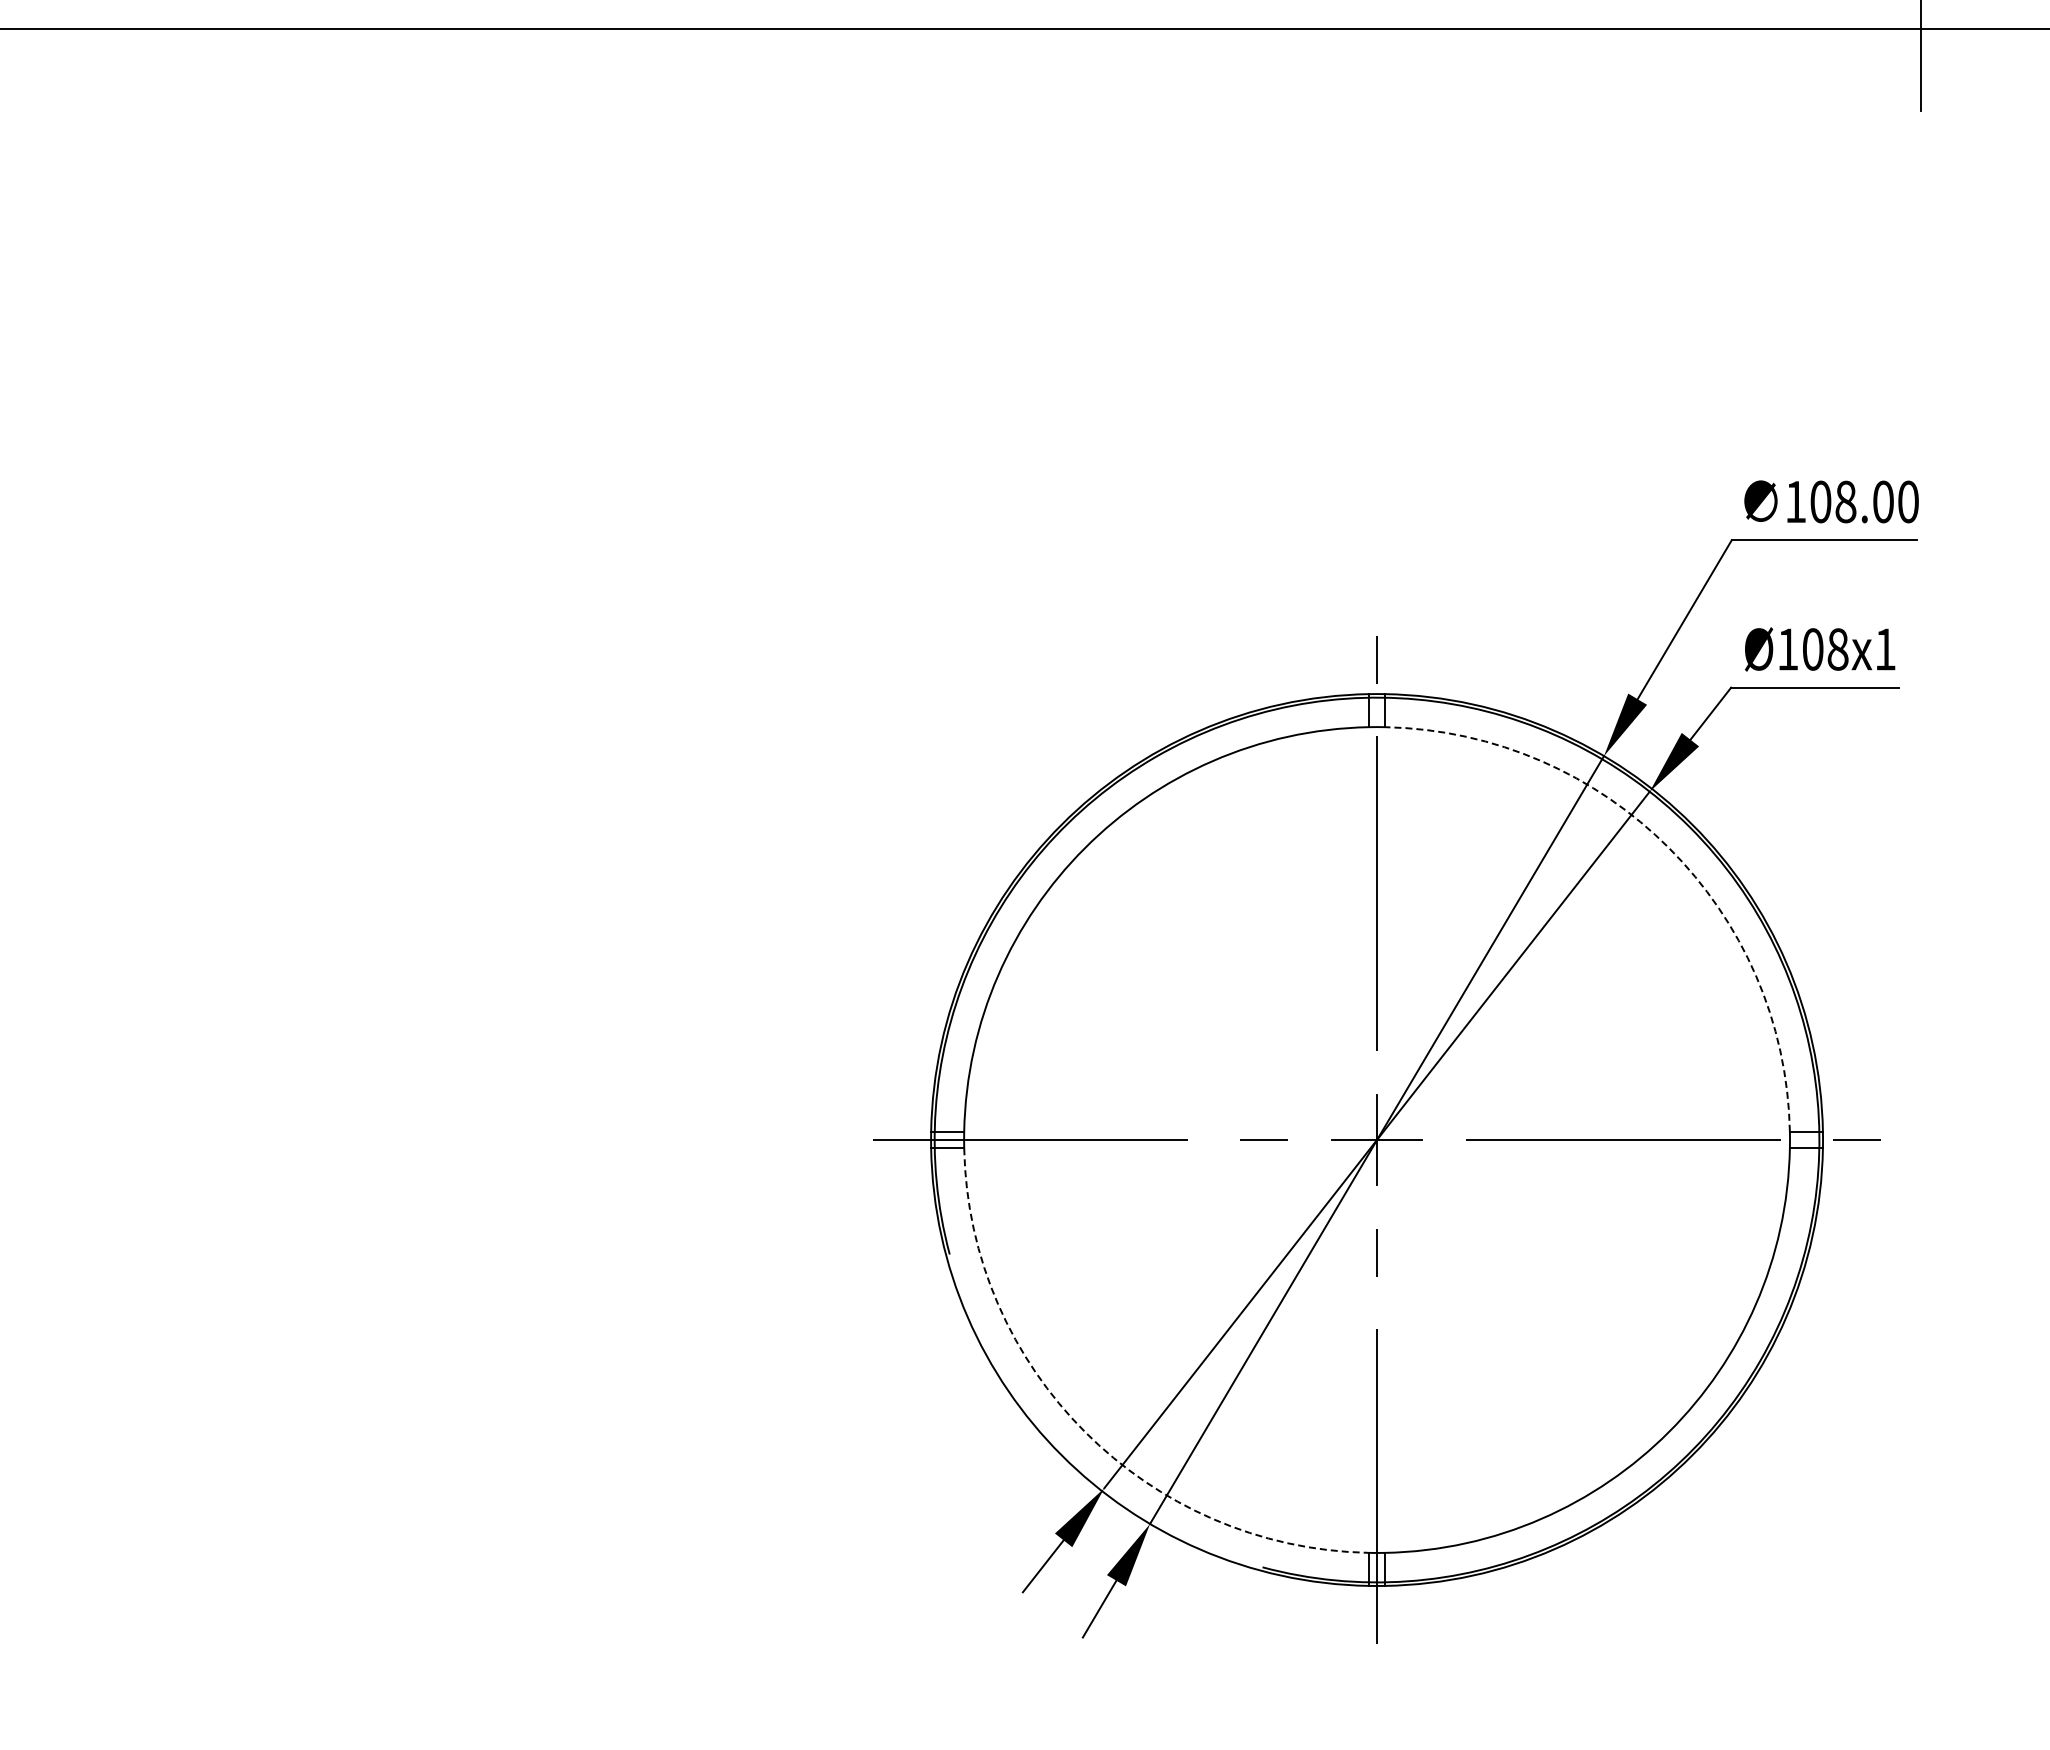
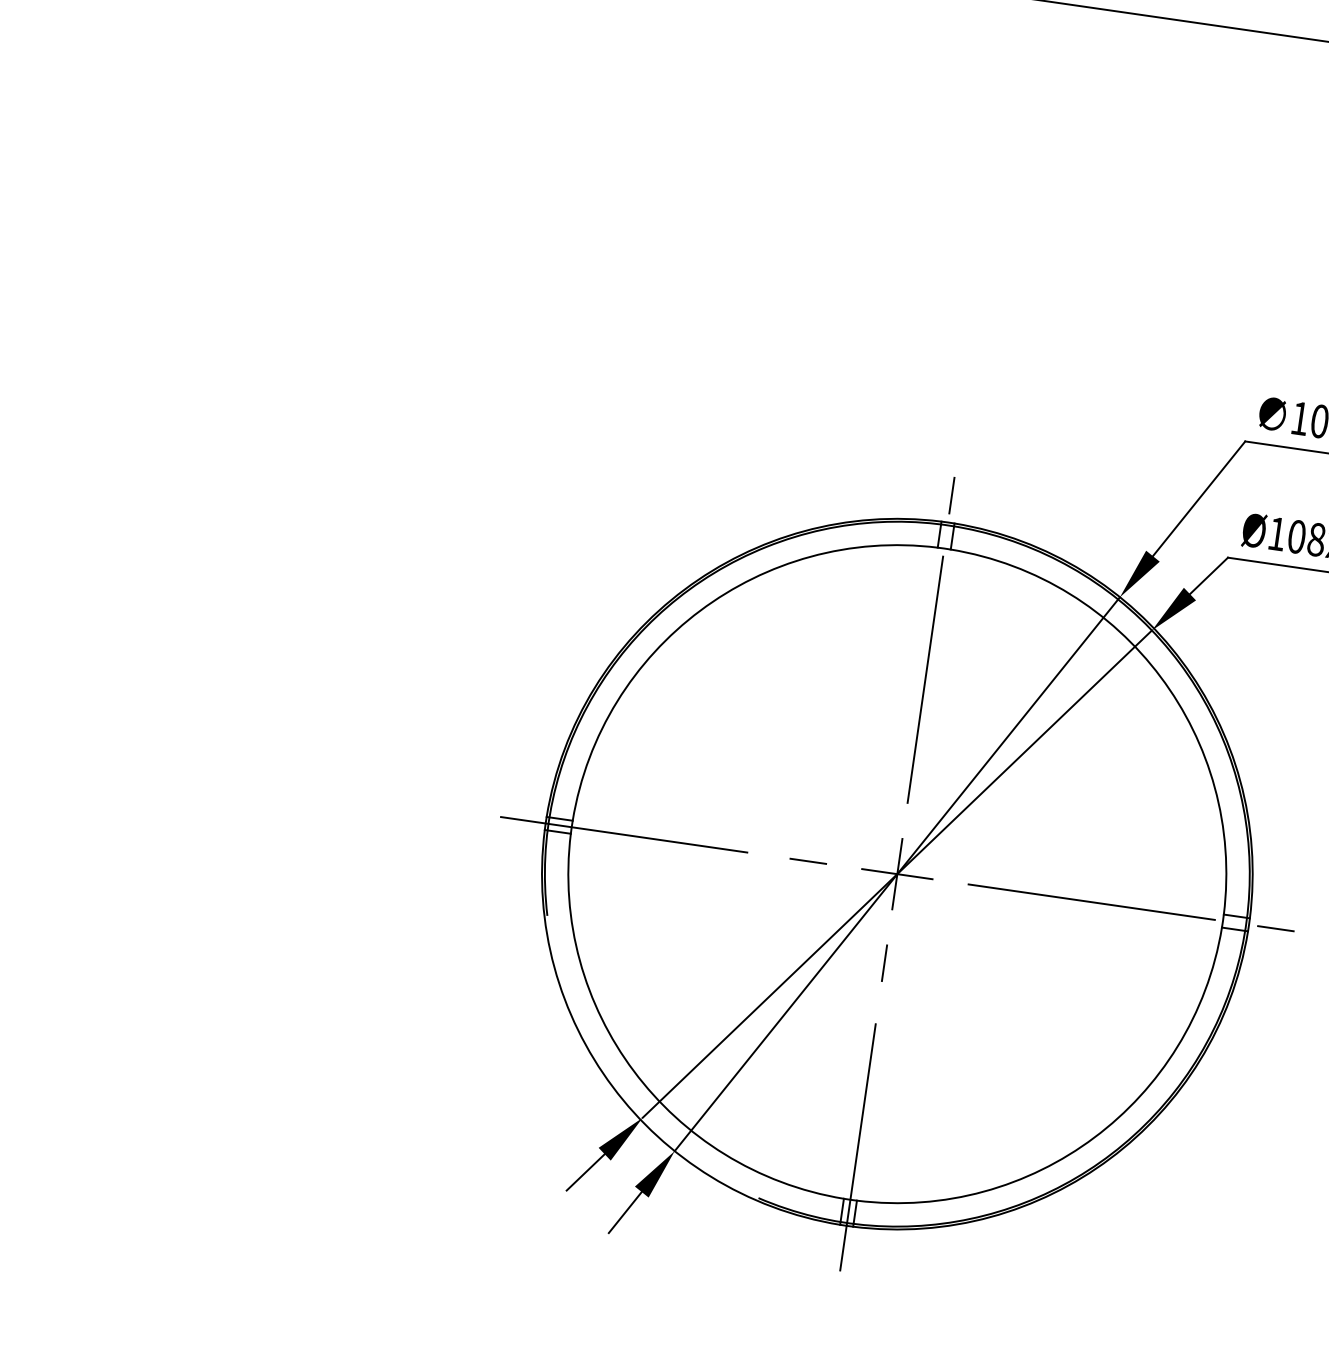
arc: (1669, 848) -> (1161, 677), dashed -> solid
arc: (1085, 1432) -> (634, 1071), dashed -> solid

